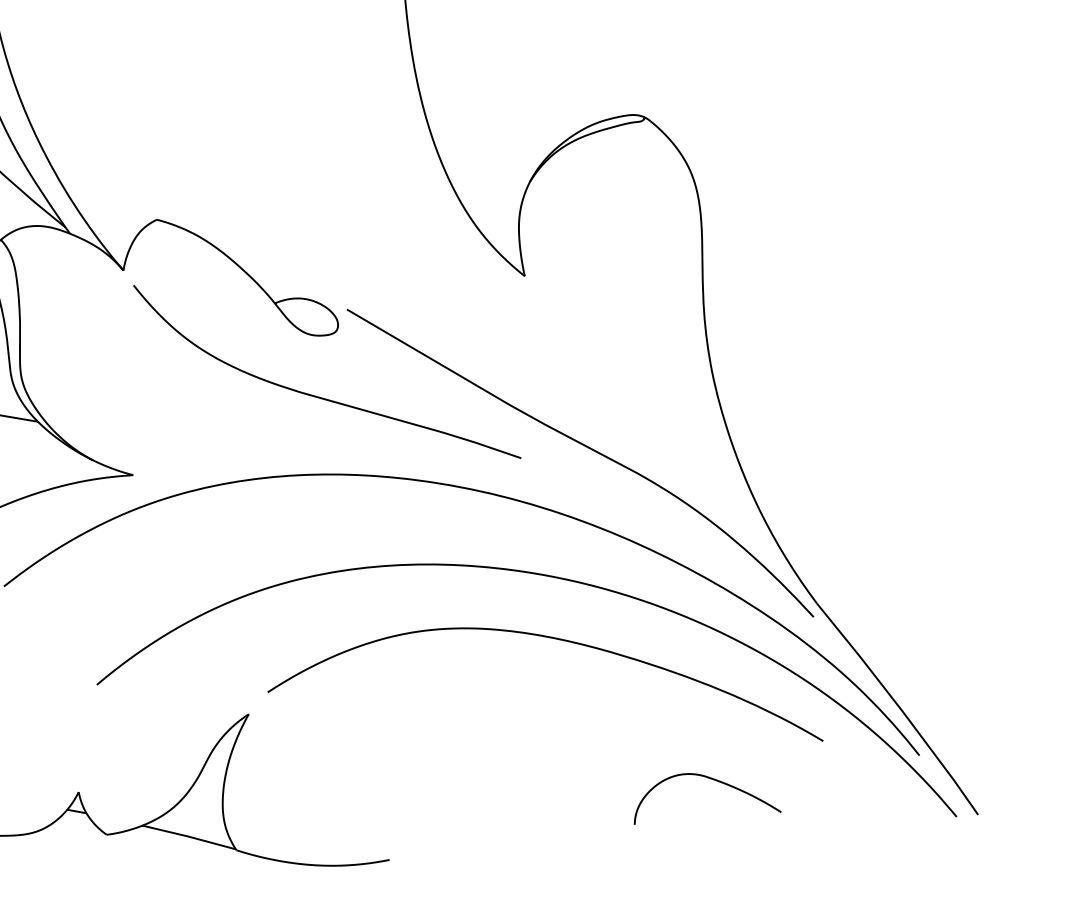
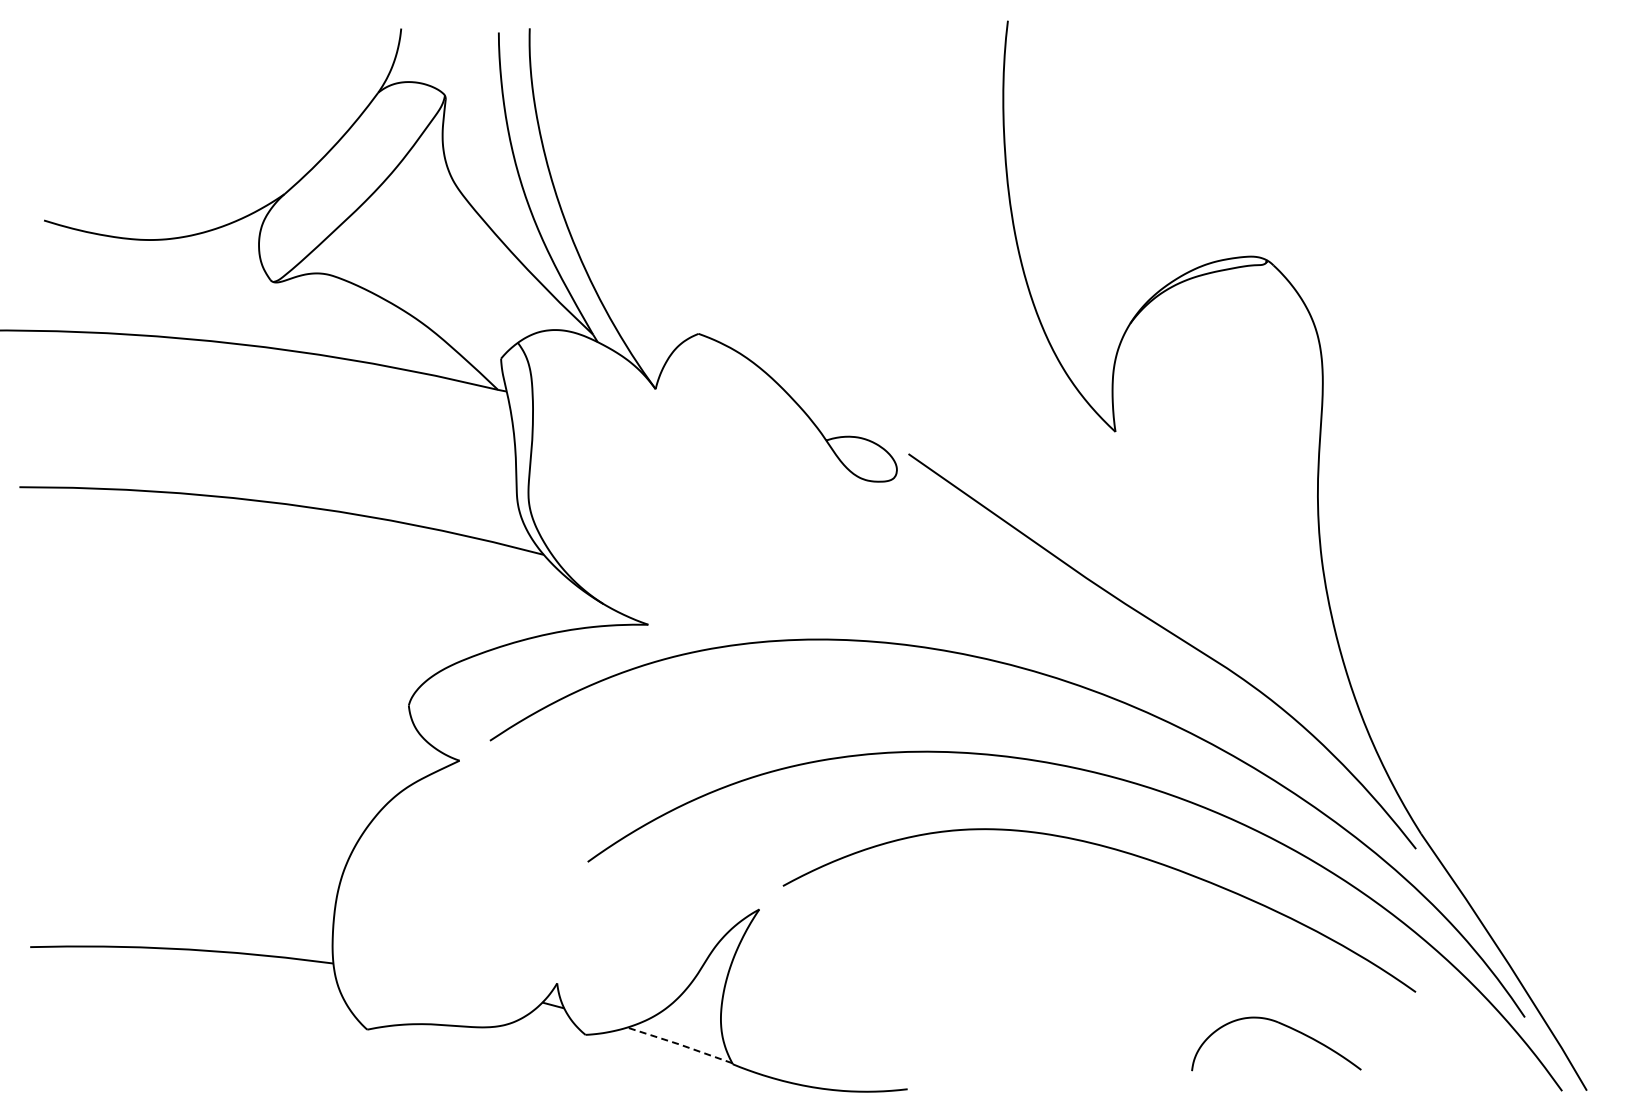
curve: (321, 397) -> (871, 552), removed
line: (188, 836) -> (679, 1044), solid -> dashed

